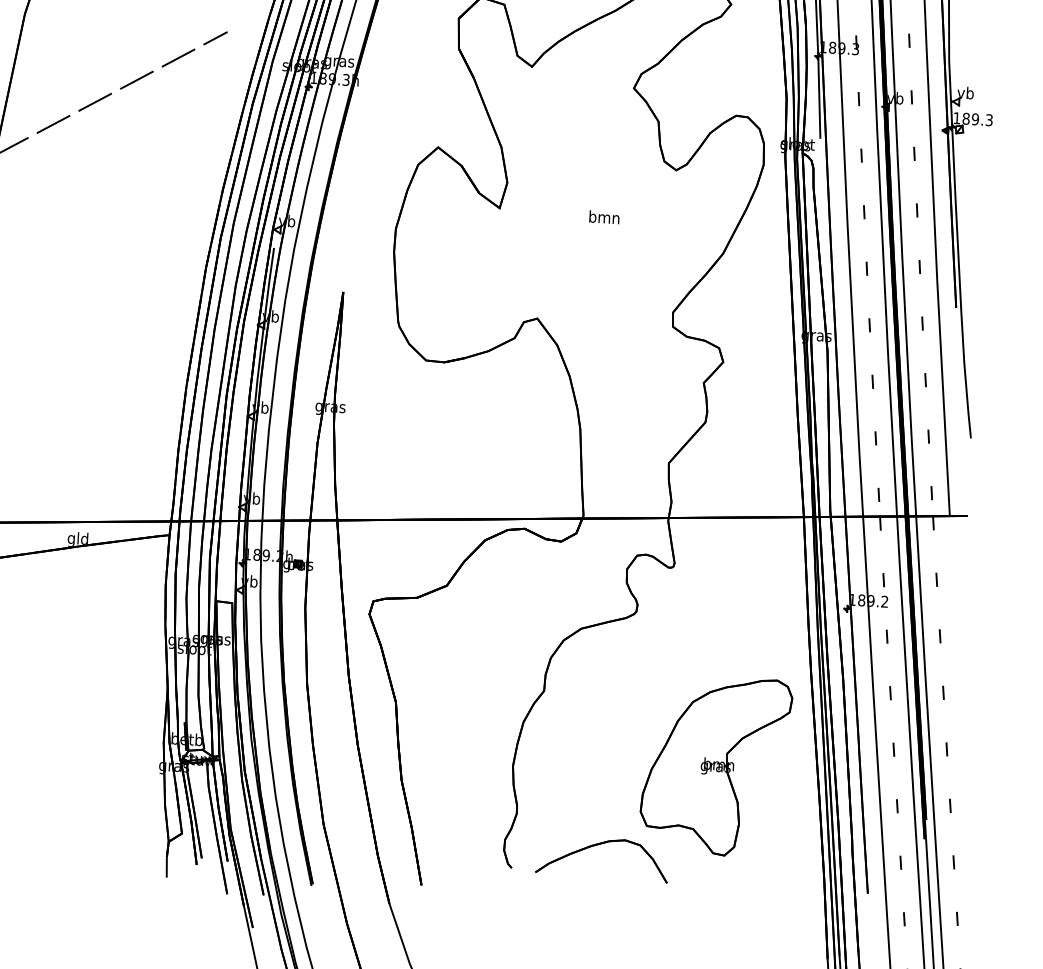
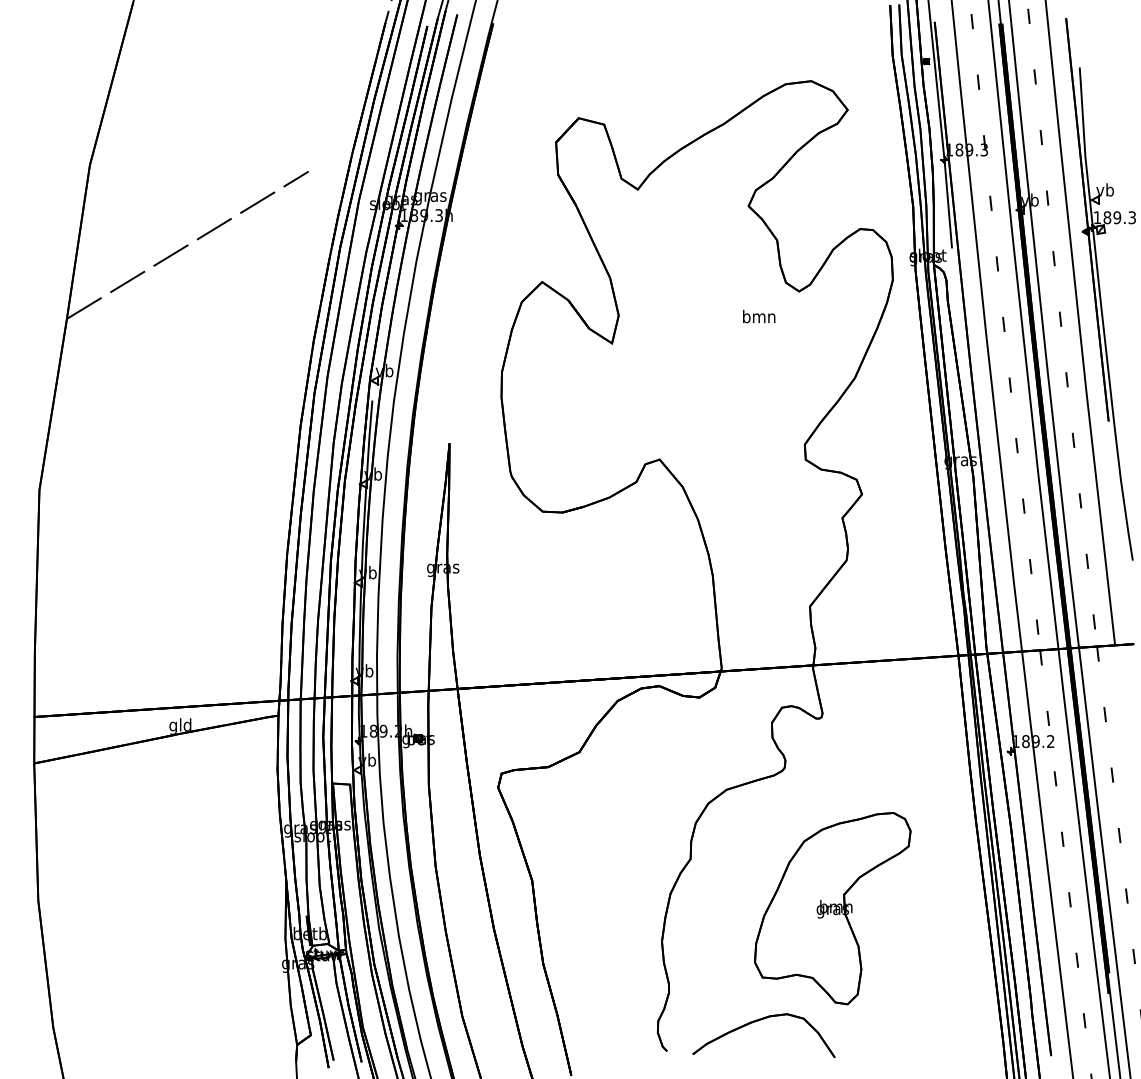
text: (604, 217) -> (759, 316), moved
part: (715, 765) -> (832, 908), moved

